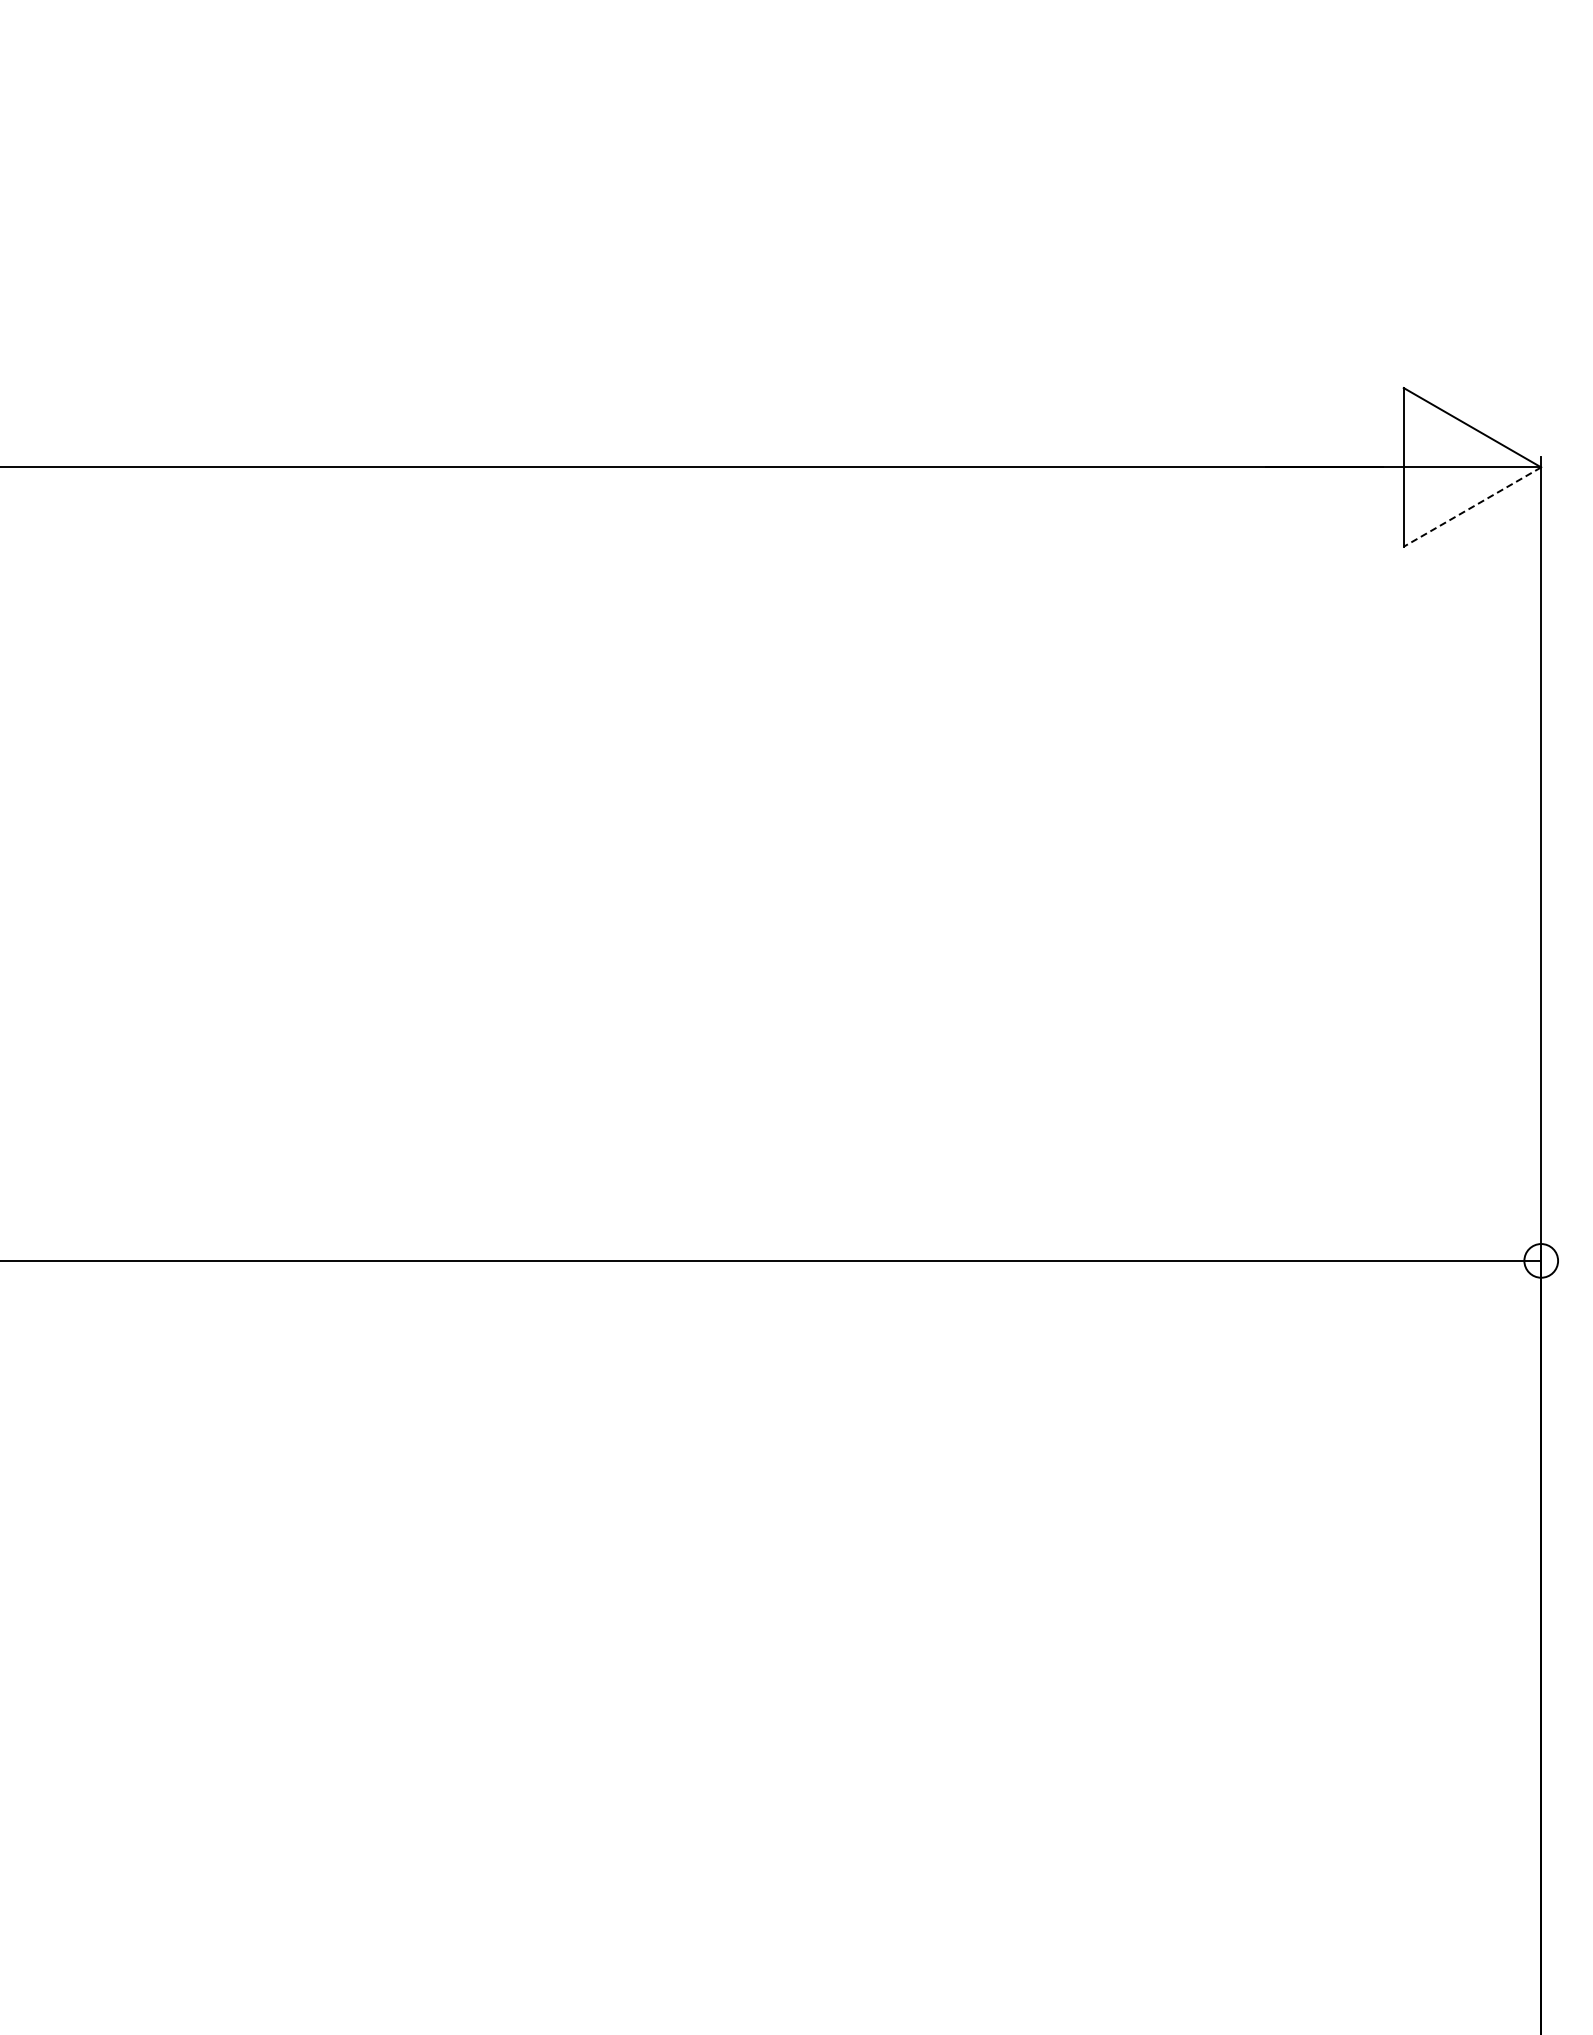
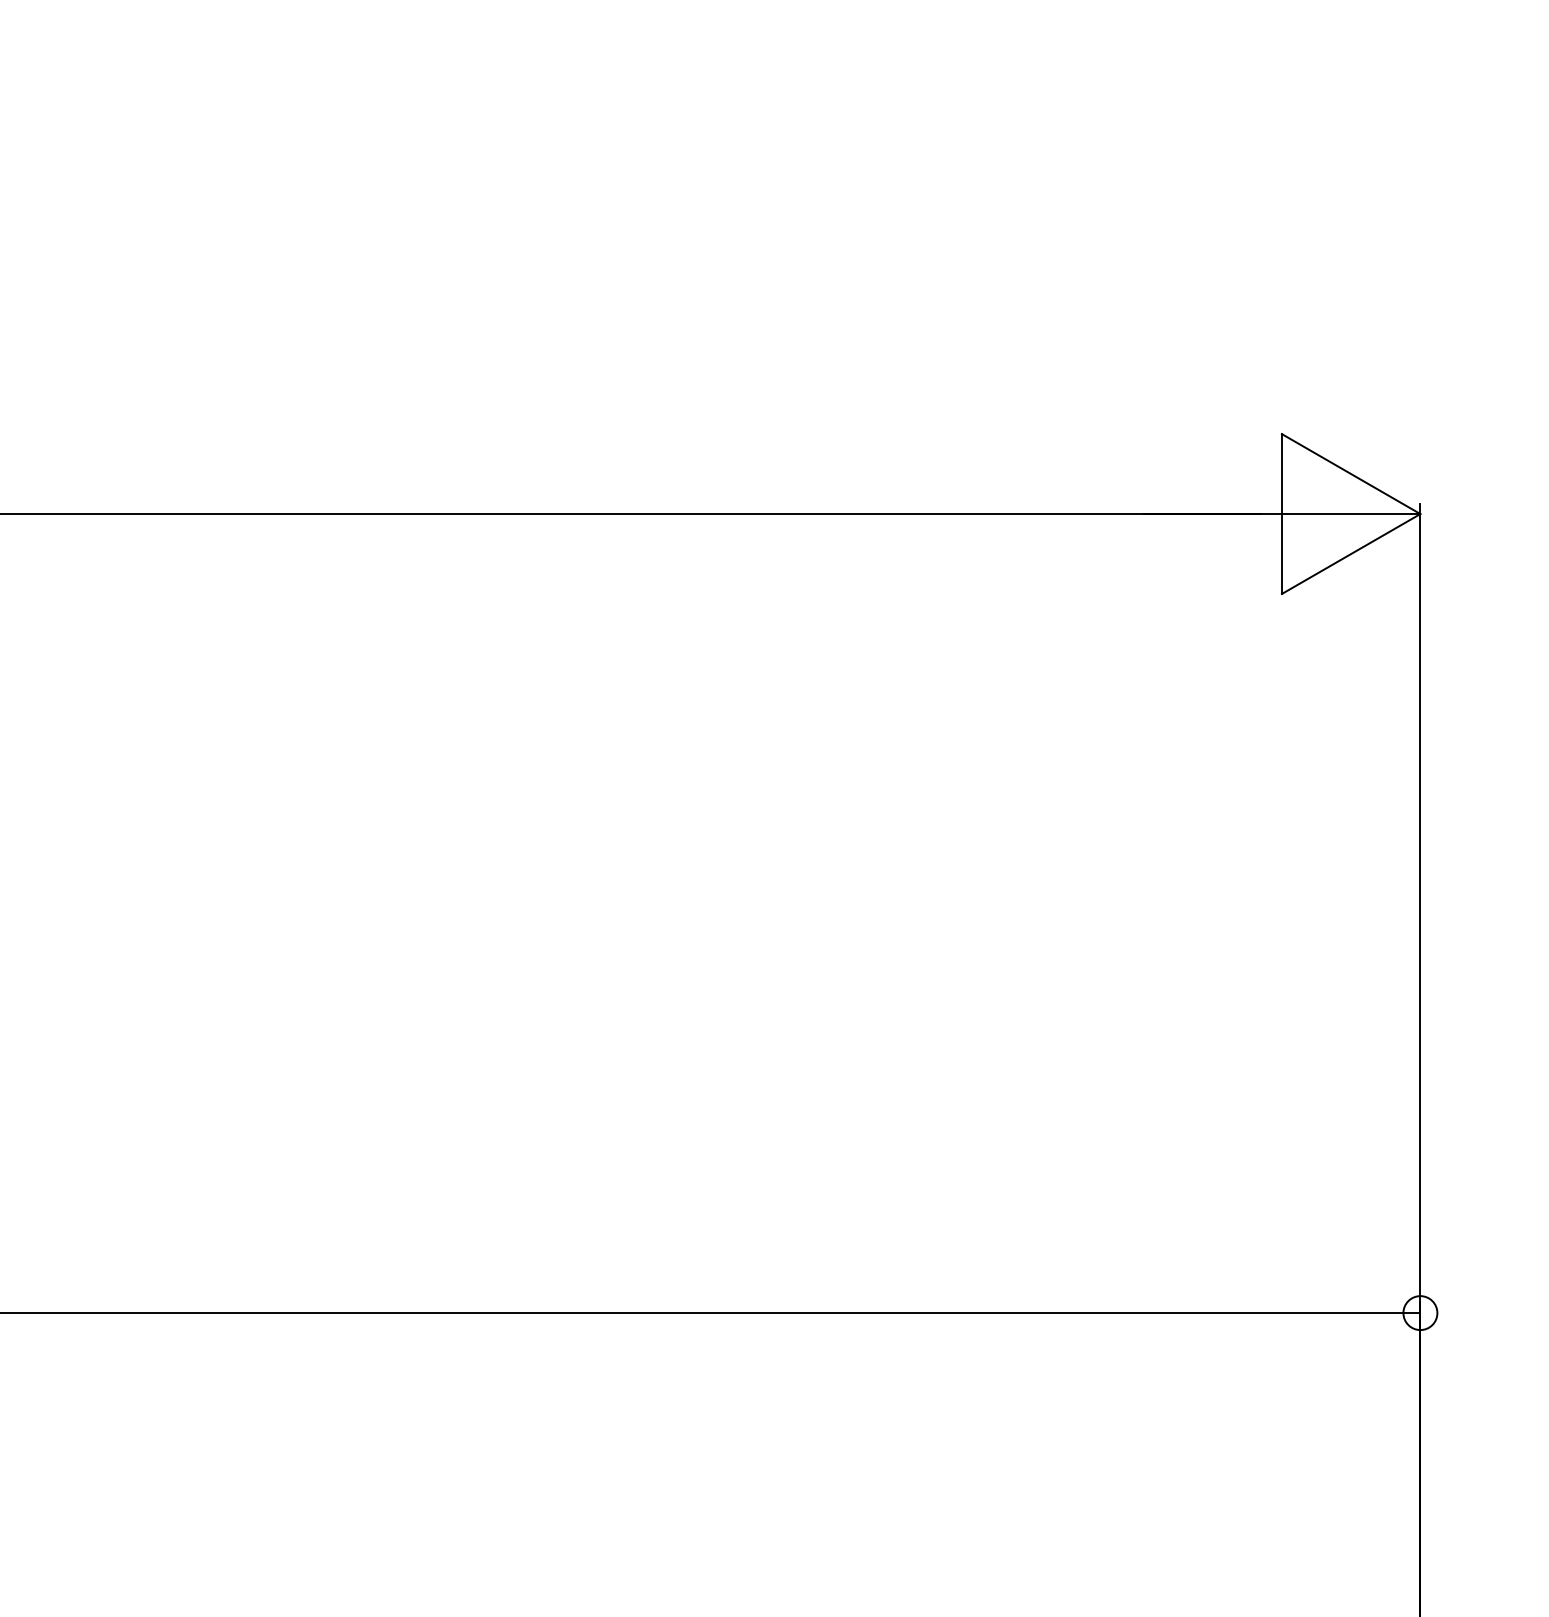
line: (1472, 507) -> (1351, 554), dashed -> solid

